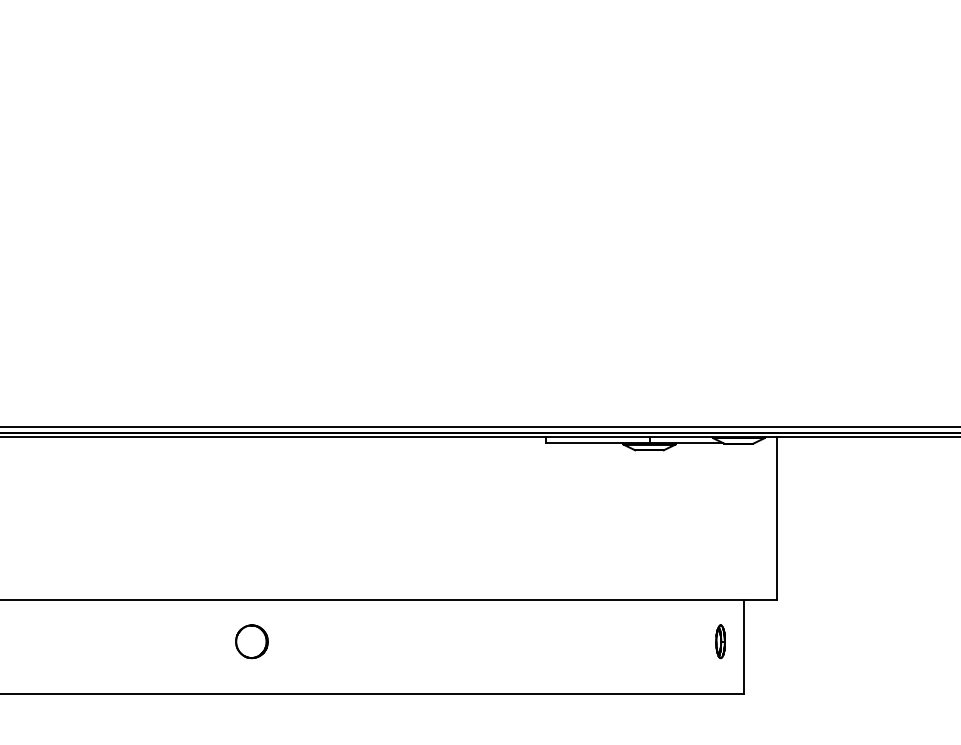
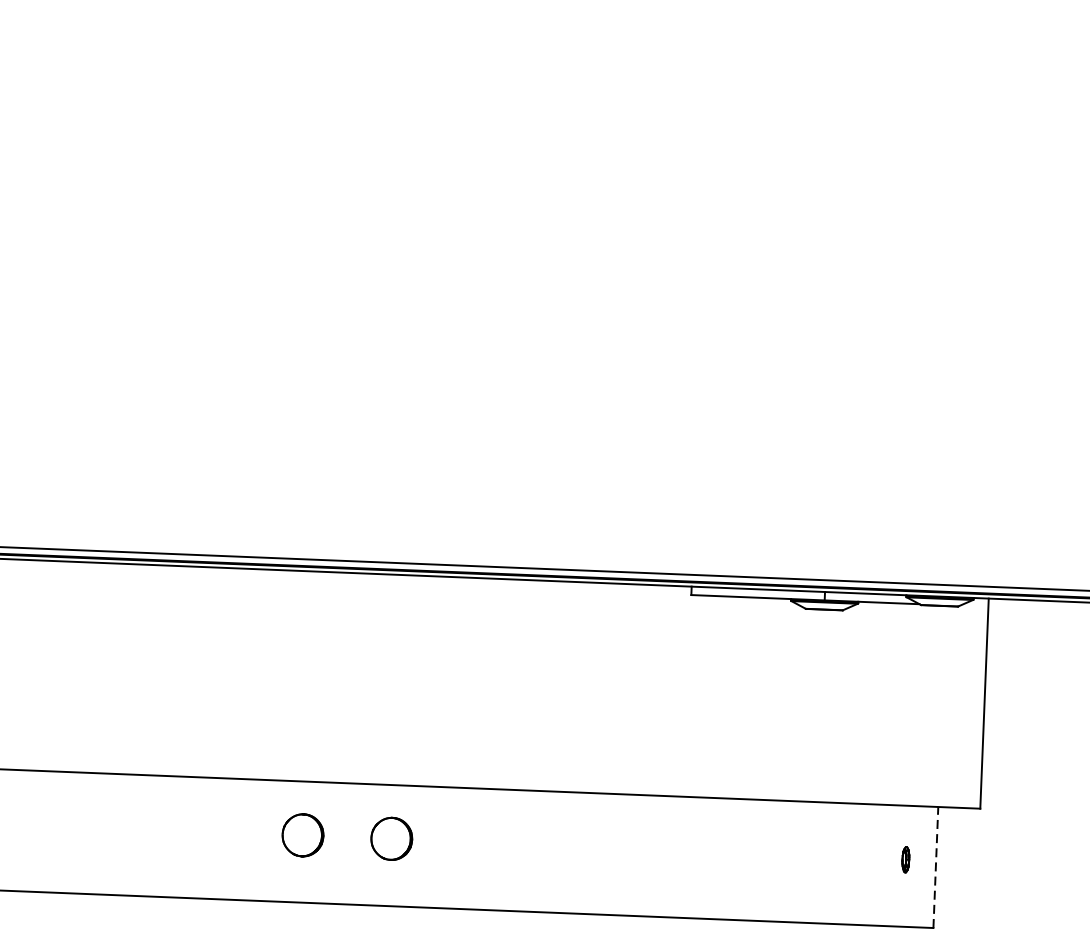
part: (320, 641) -> (391, 838), added
part: (720, 641) -> (905, 859), size x0.6
line: (744, 646) -> (936, 866), solid -> dashed

